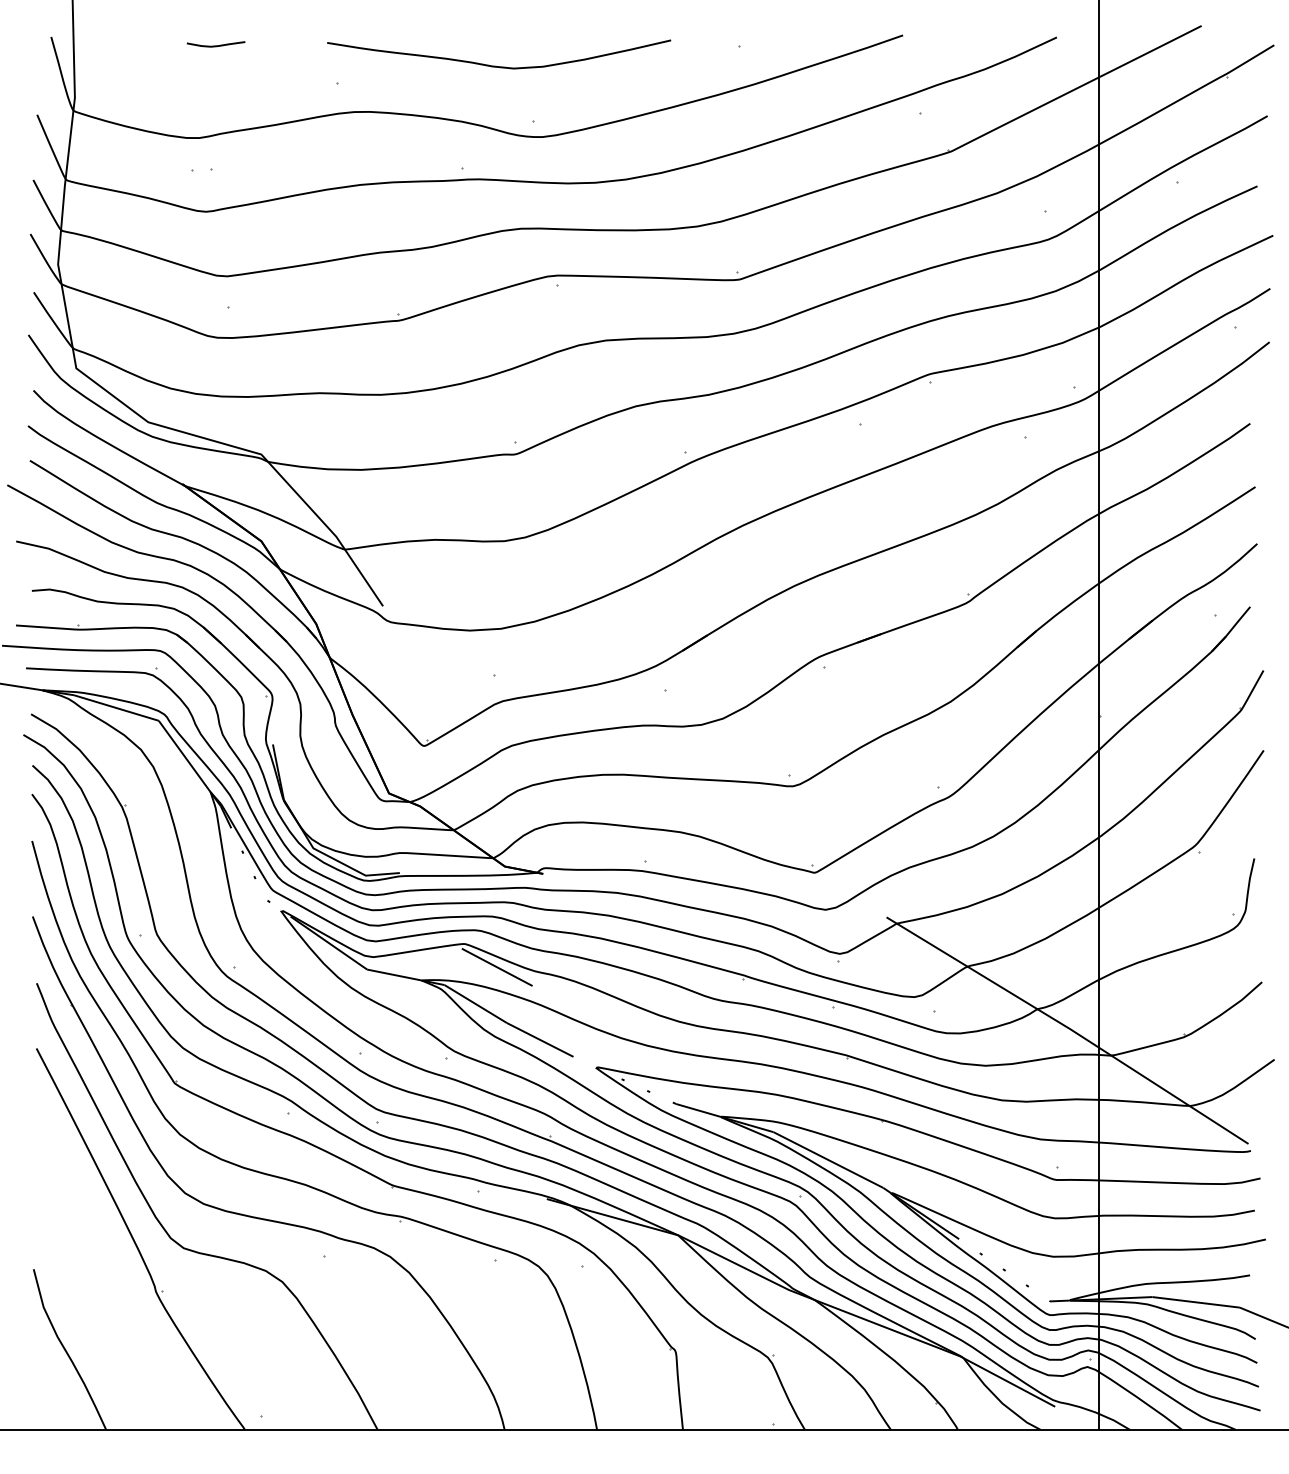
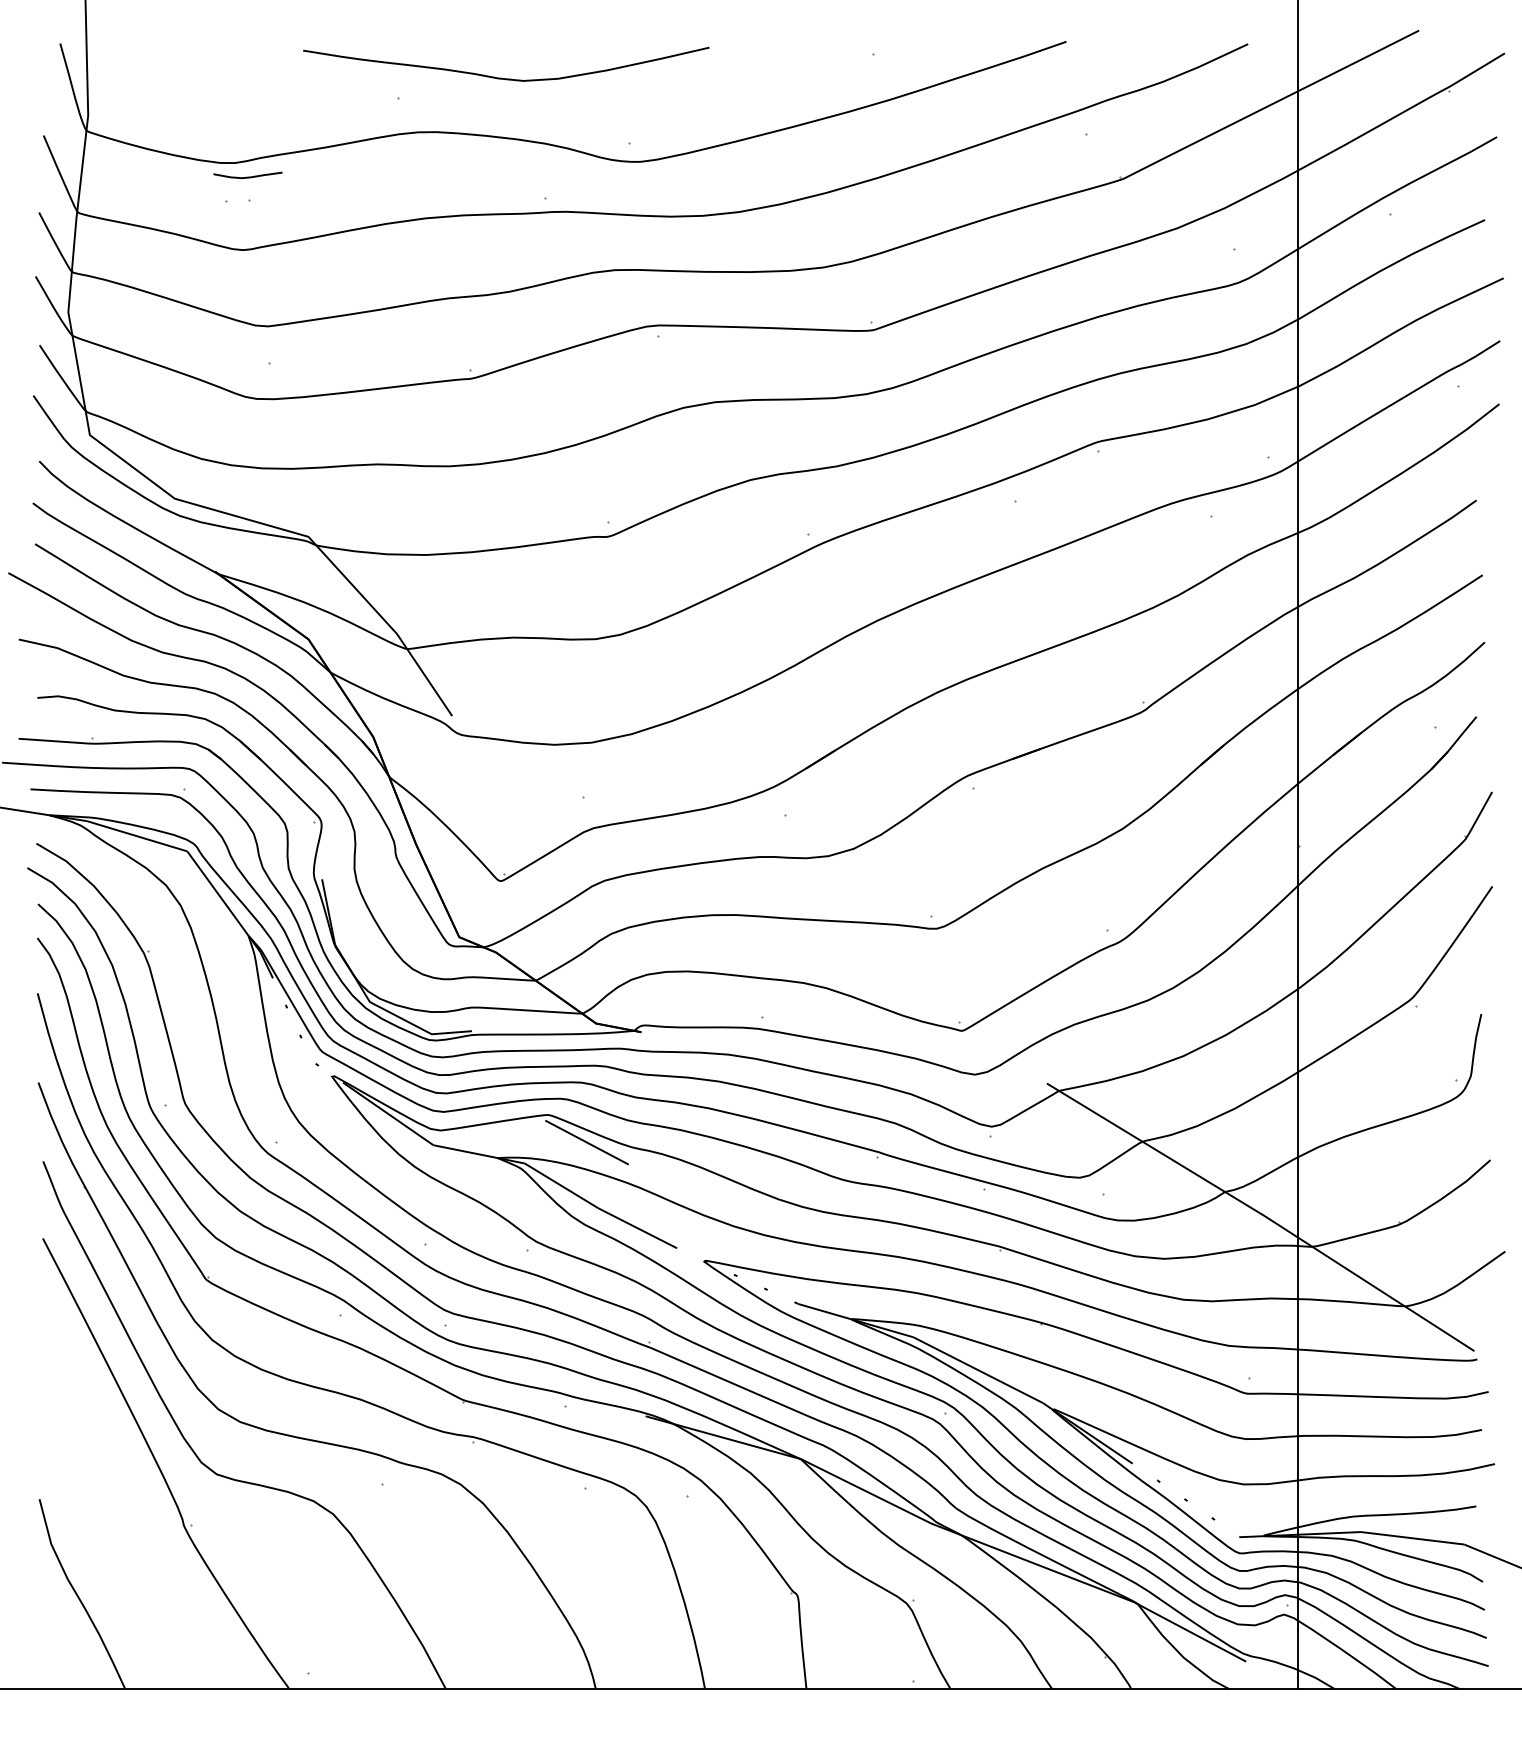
curve: (215, 45) -> (247, 176), moved
curve: (495, 65) -> (501, 77), moved

